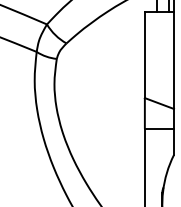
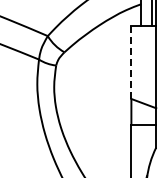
line: (144, 55) -> (131, 62), solid -> dashed

